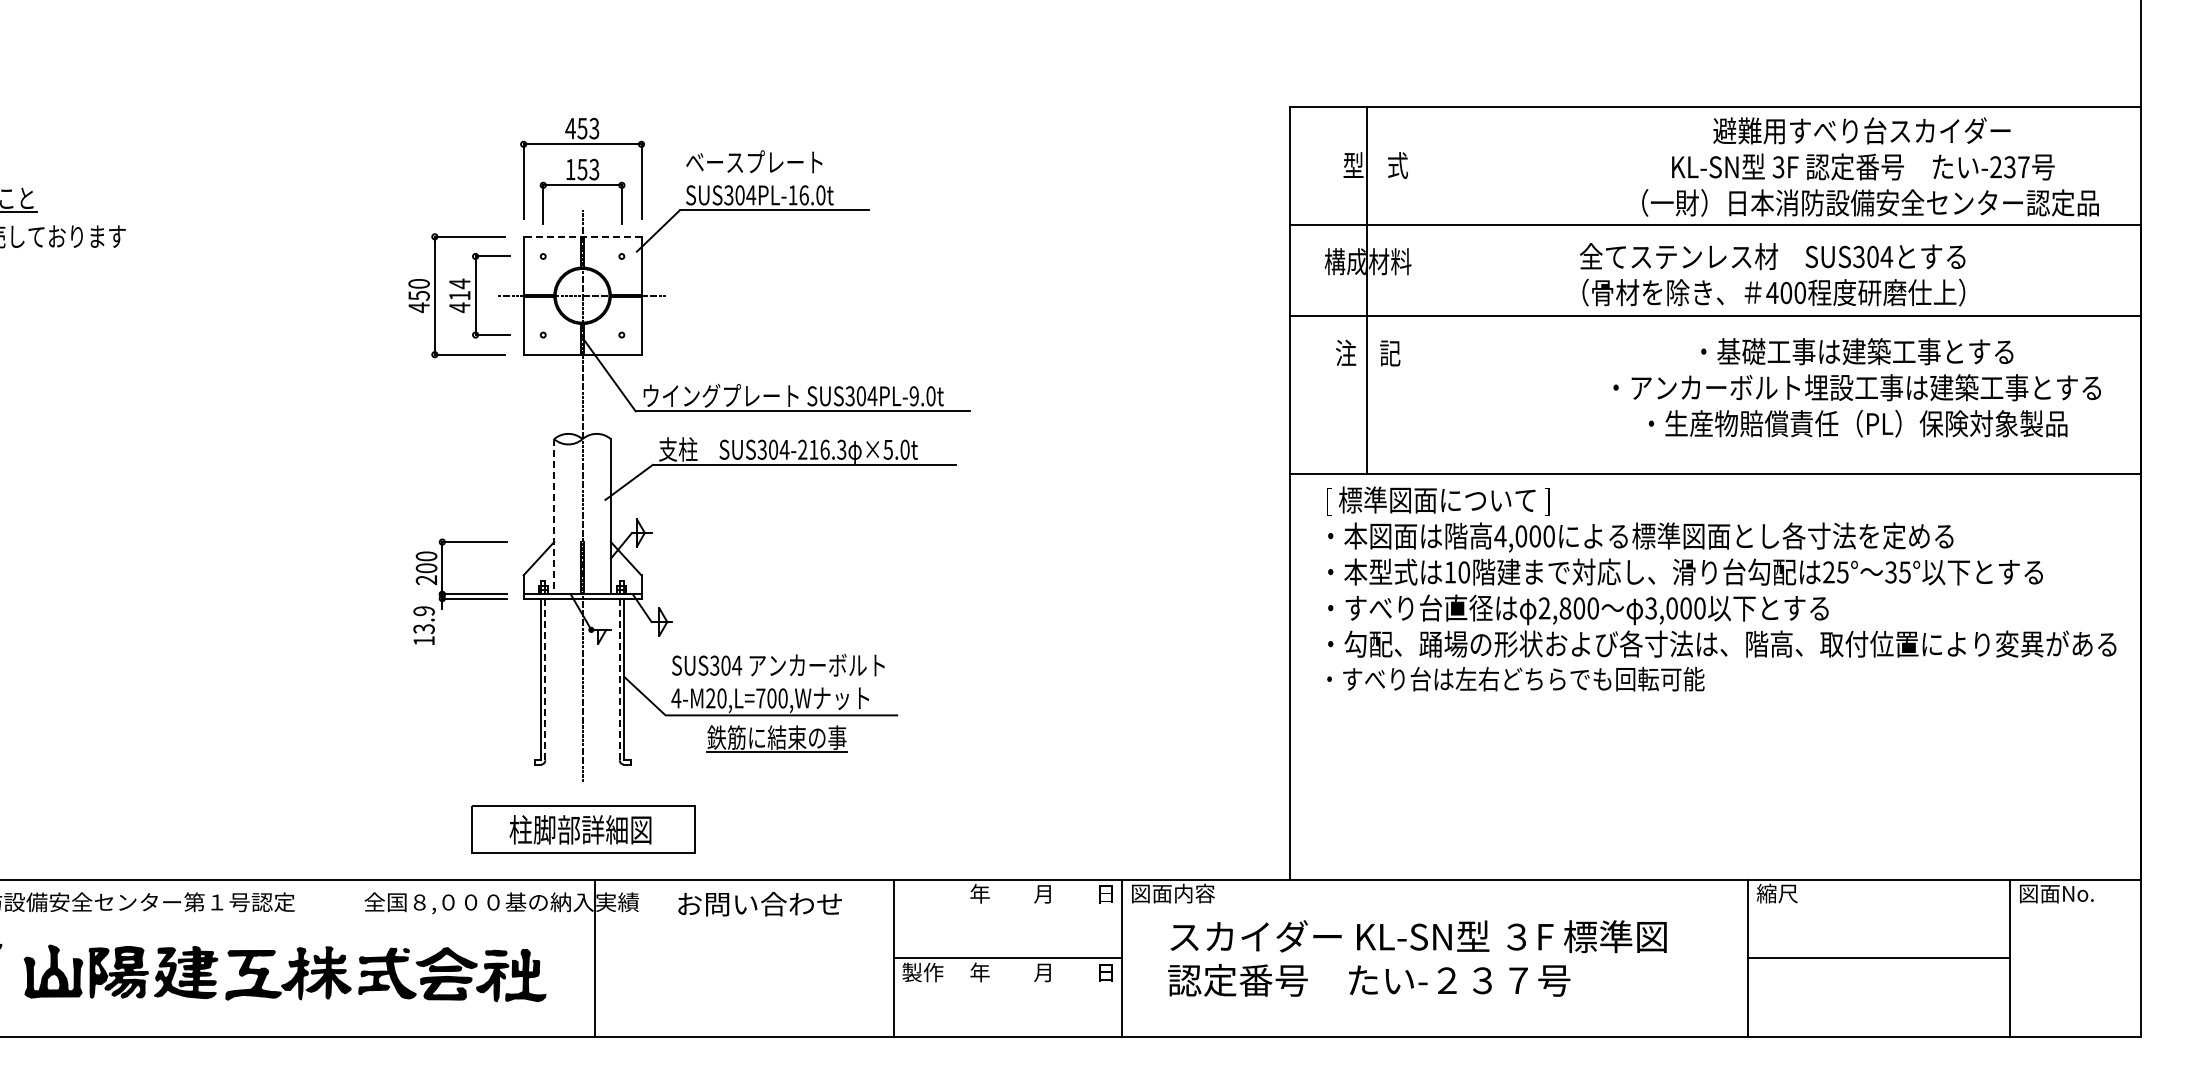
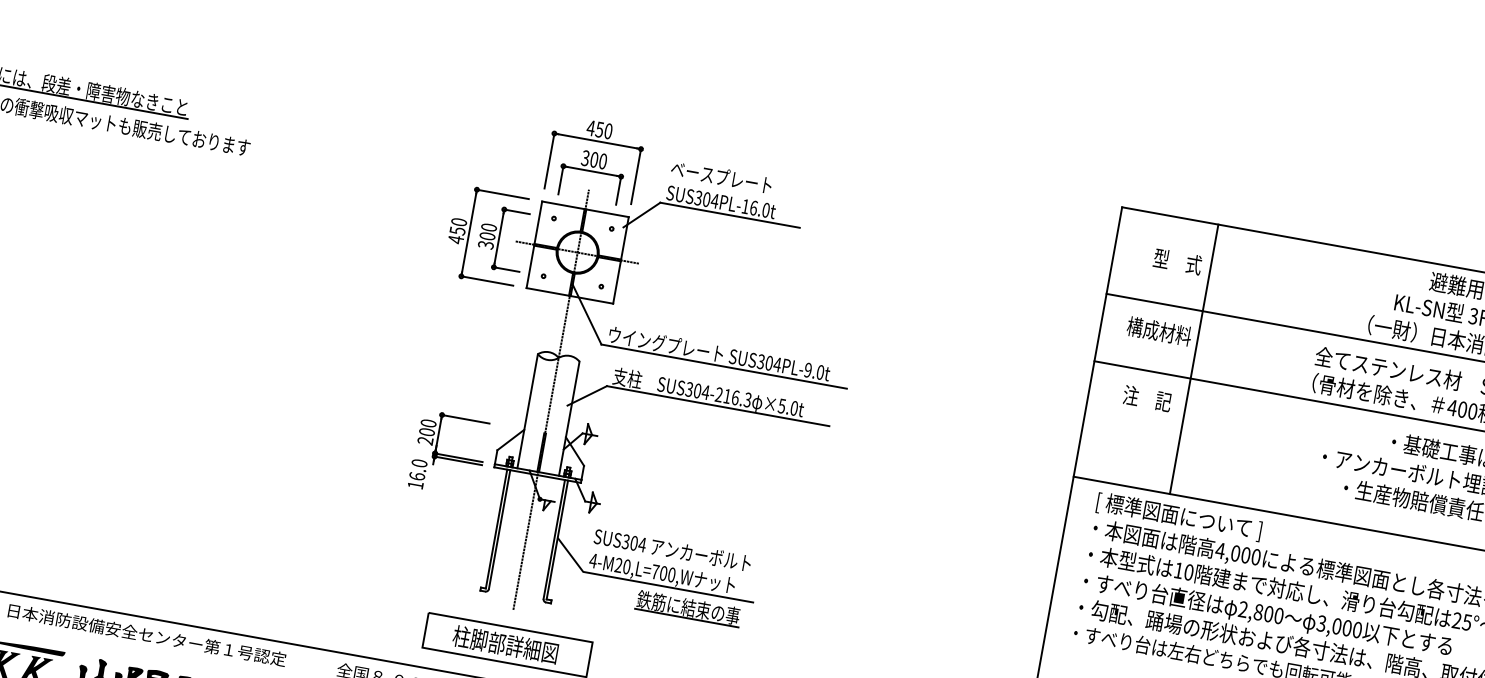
text: (594, 128) -> (608, 131), 453 -> 450
text: (582, 169) -> (594, 159), 153 -> 300
line: (582, 236) -> (585, 209), dashed -> solid
line: (1366, 289) -> (1194, 358), moved
text: (459, 295) -> (487, 236), 414 -> 300
line: (554, 516) -> (527, 411), dashed -> solid
text: (423, 620) -> (417, 470), 13.9 -> 16.0
line: (545, 679) -> (499, 529), dashed -> solid
line: (619, 679) -> (554, 539), dashed -> solid
part: (776, 738) -> (688, 608), moved

